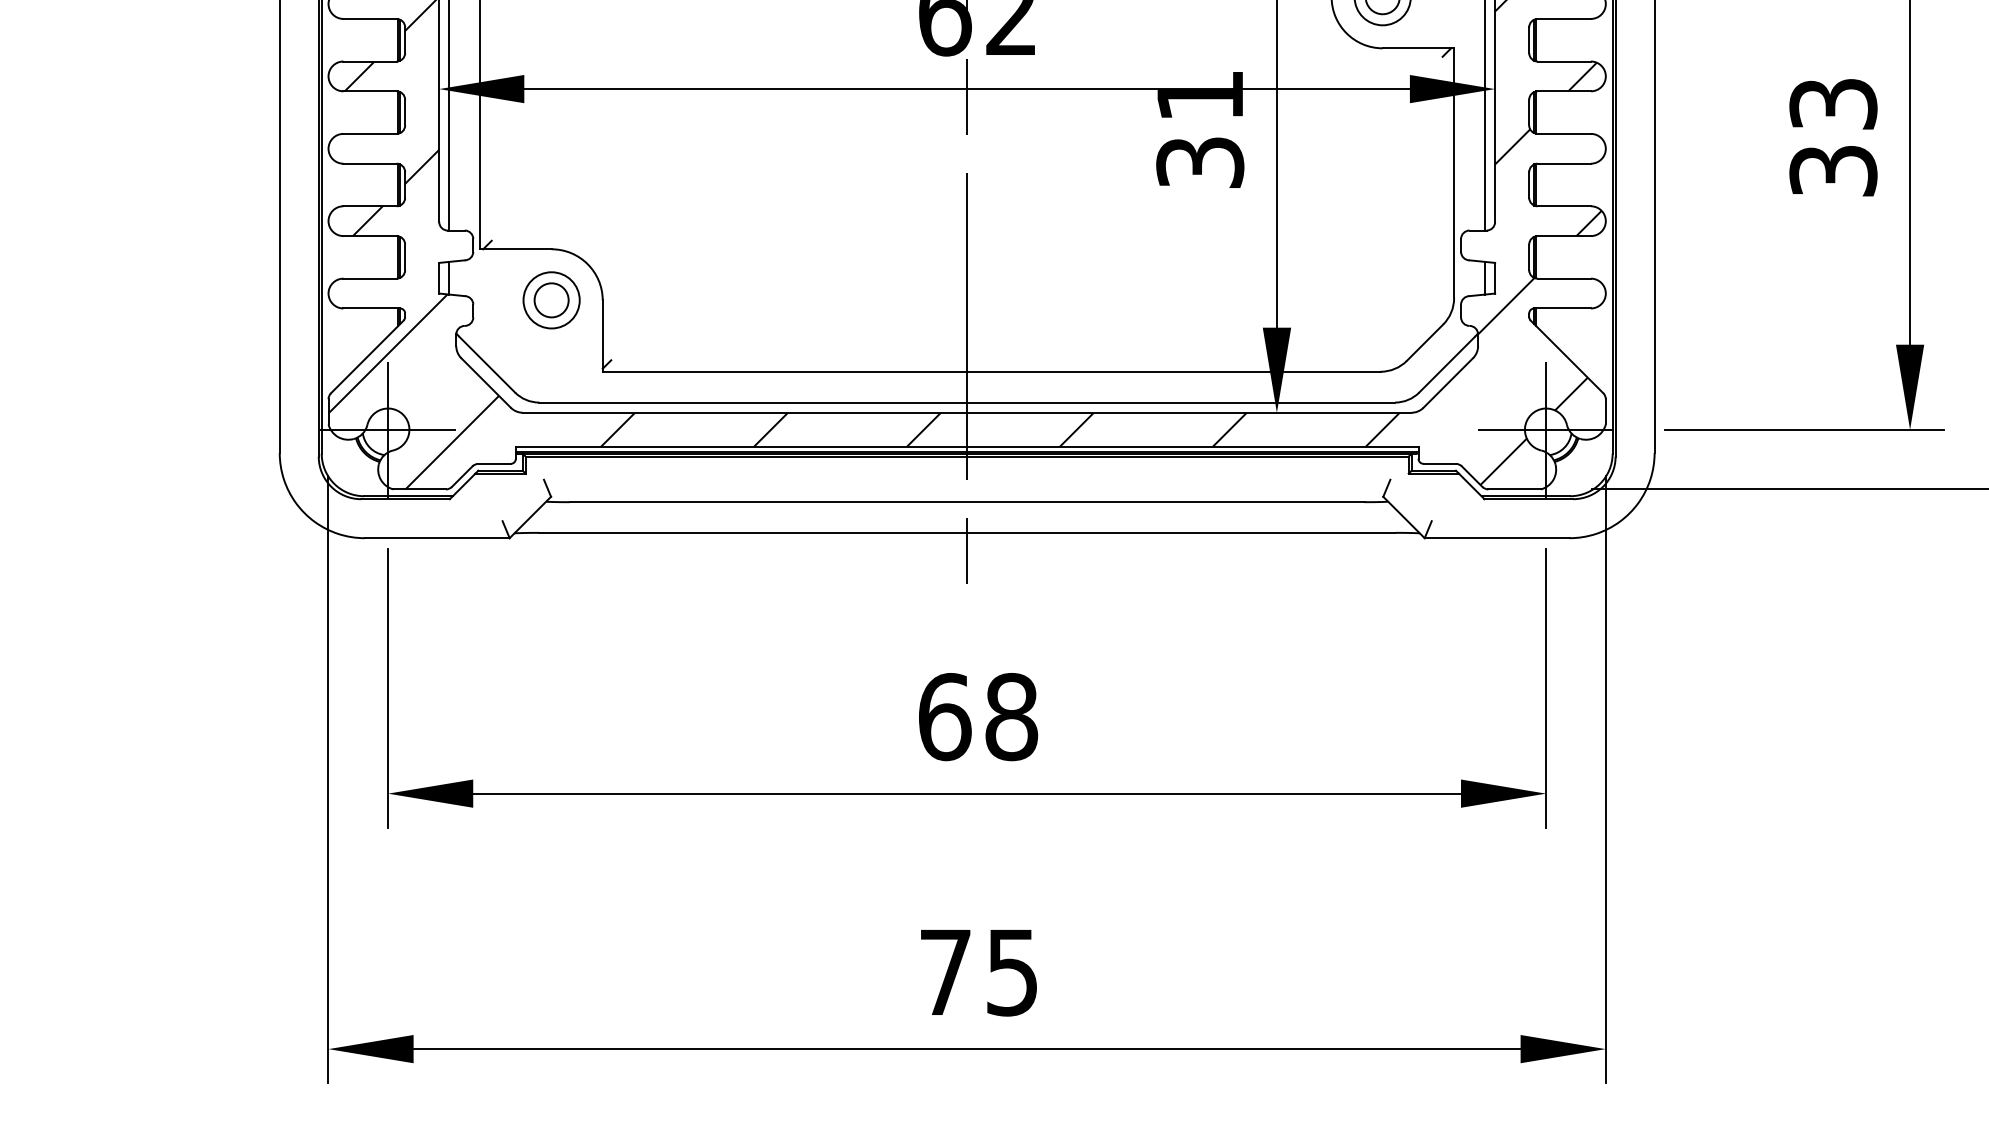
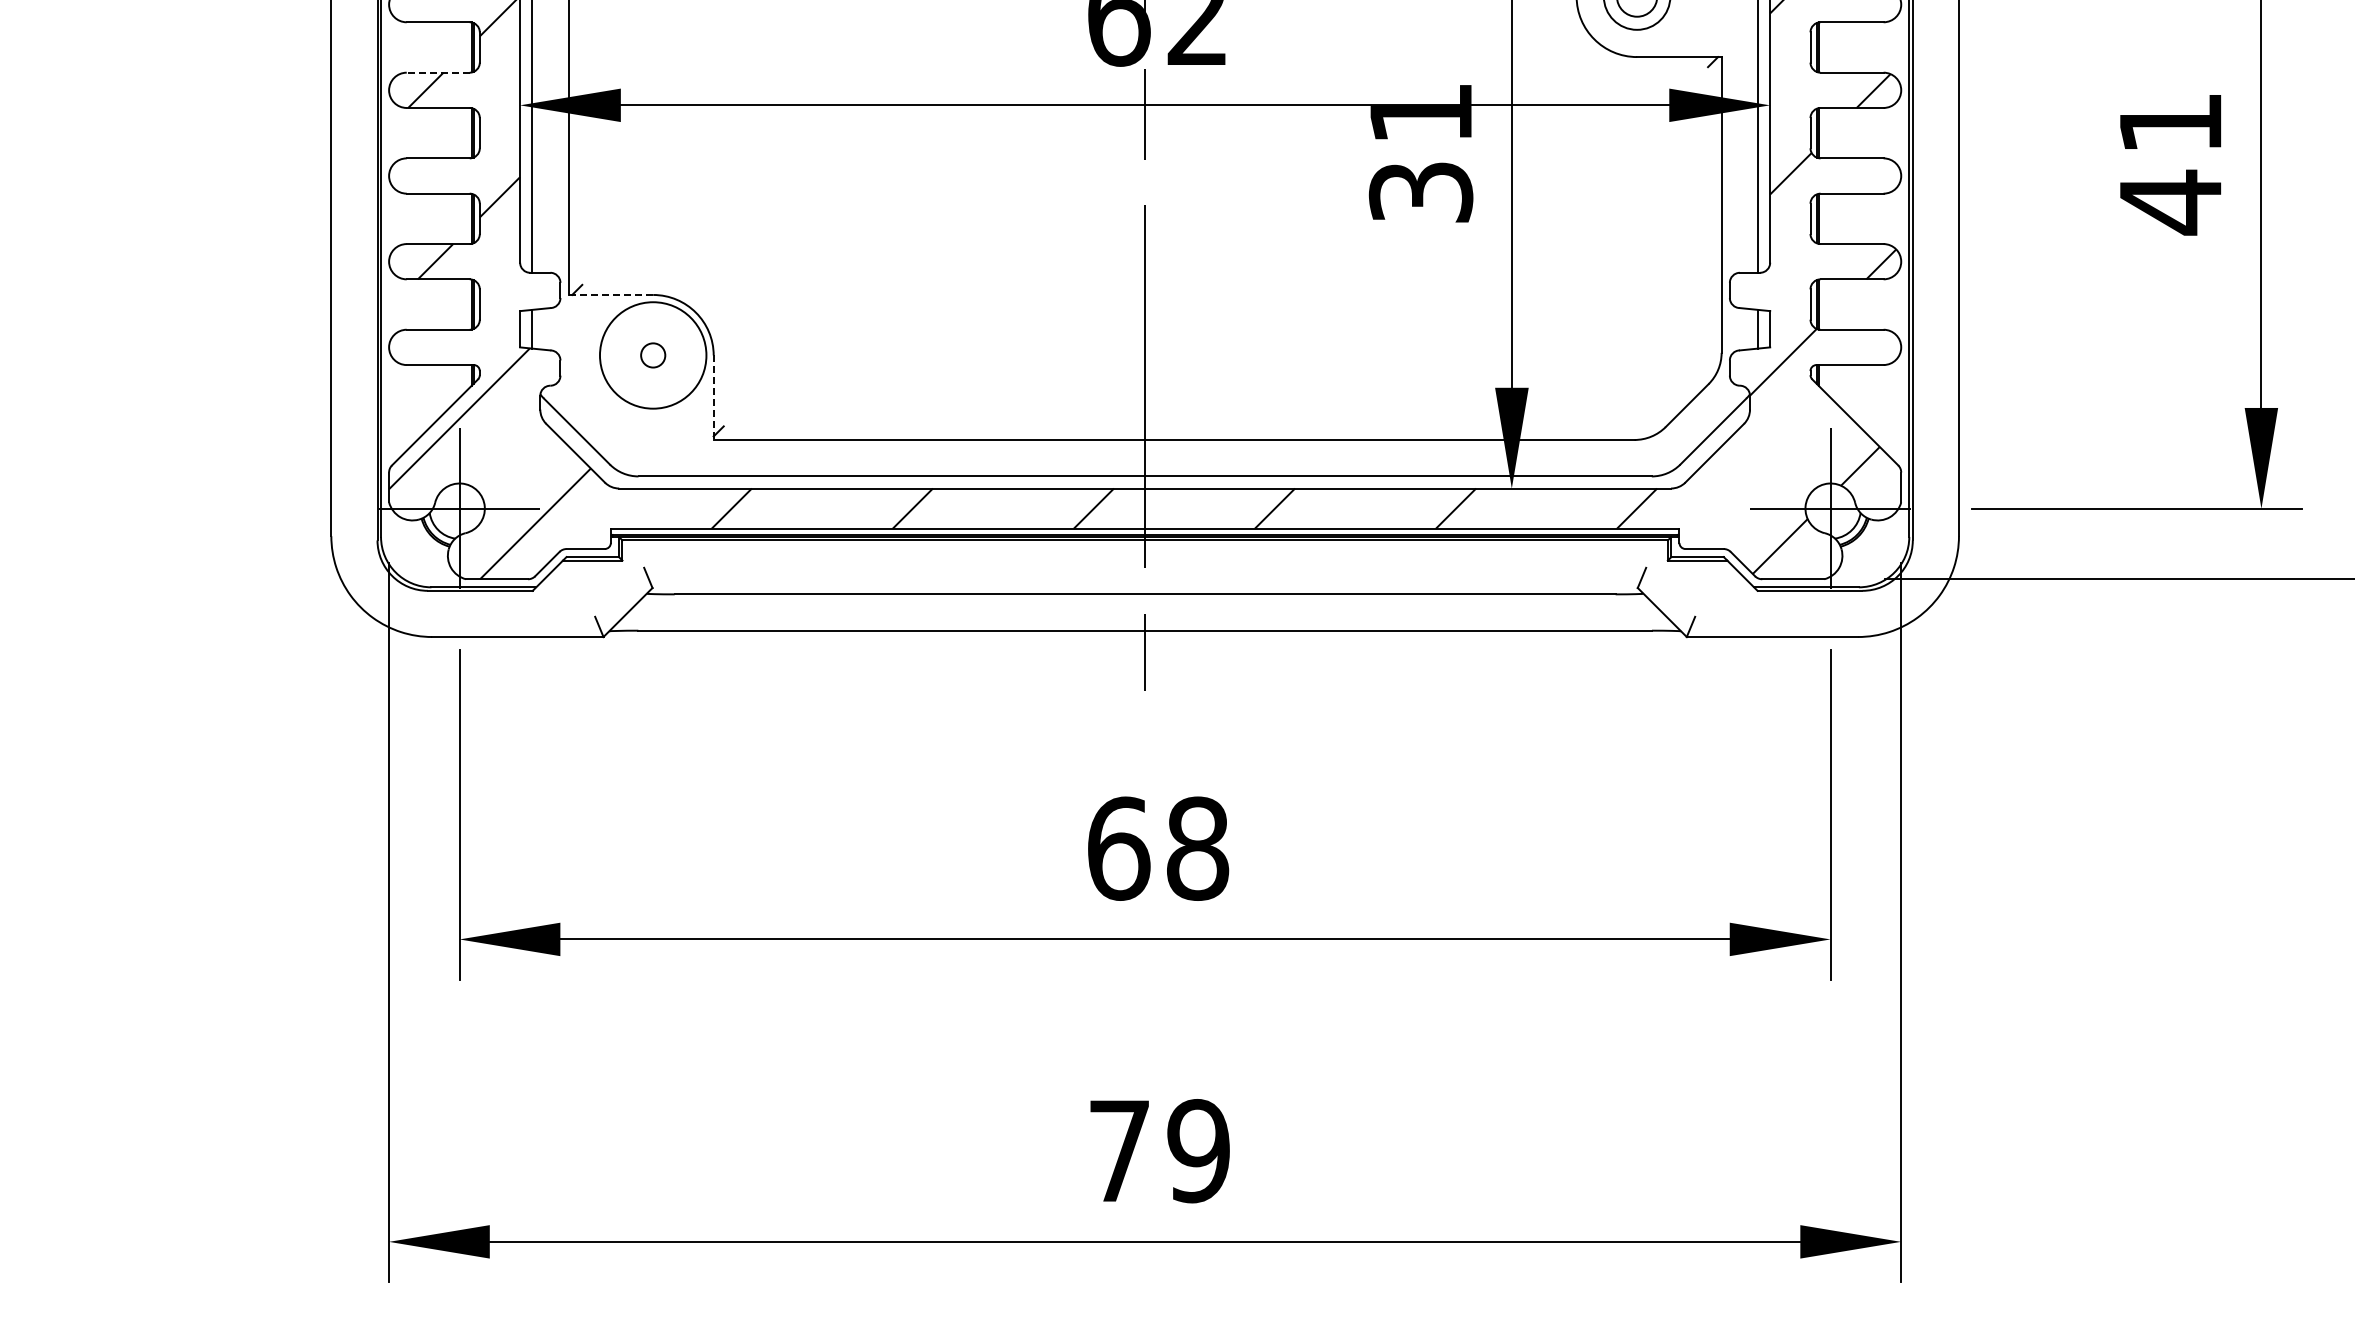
line: (370, 61) -> (438, 72), solid -> dashed
text: (1833, 139) -> (2170, 164), 33 -> 41
line: (516, 248) -> (611, 294), solid -> dashed
circle: (551, 300) -> (652, 355), size x1.6
circle: (551, 300) -> (653, 355), size x0.6
line: (602, 336) -> (713, 398), solid -> dashed
text: (1012, 972) -> (1198, 1151), 75 -> 79

